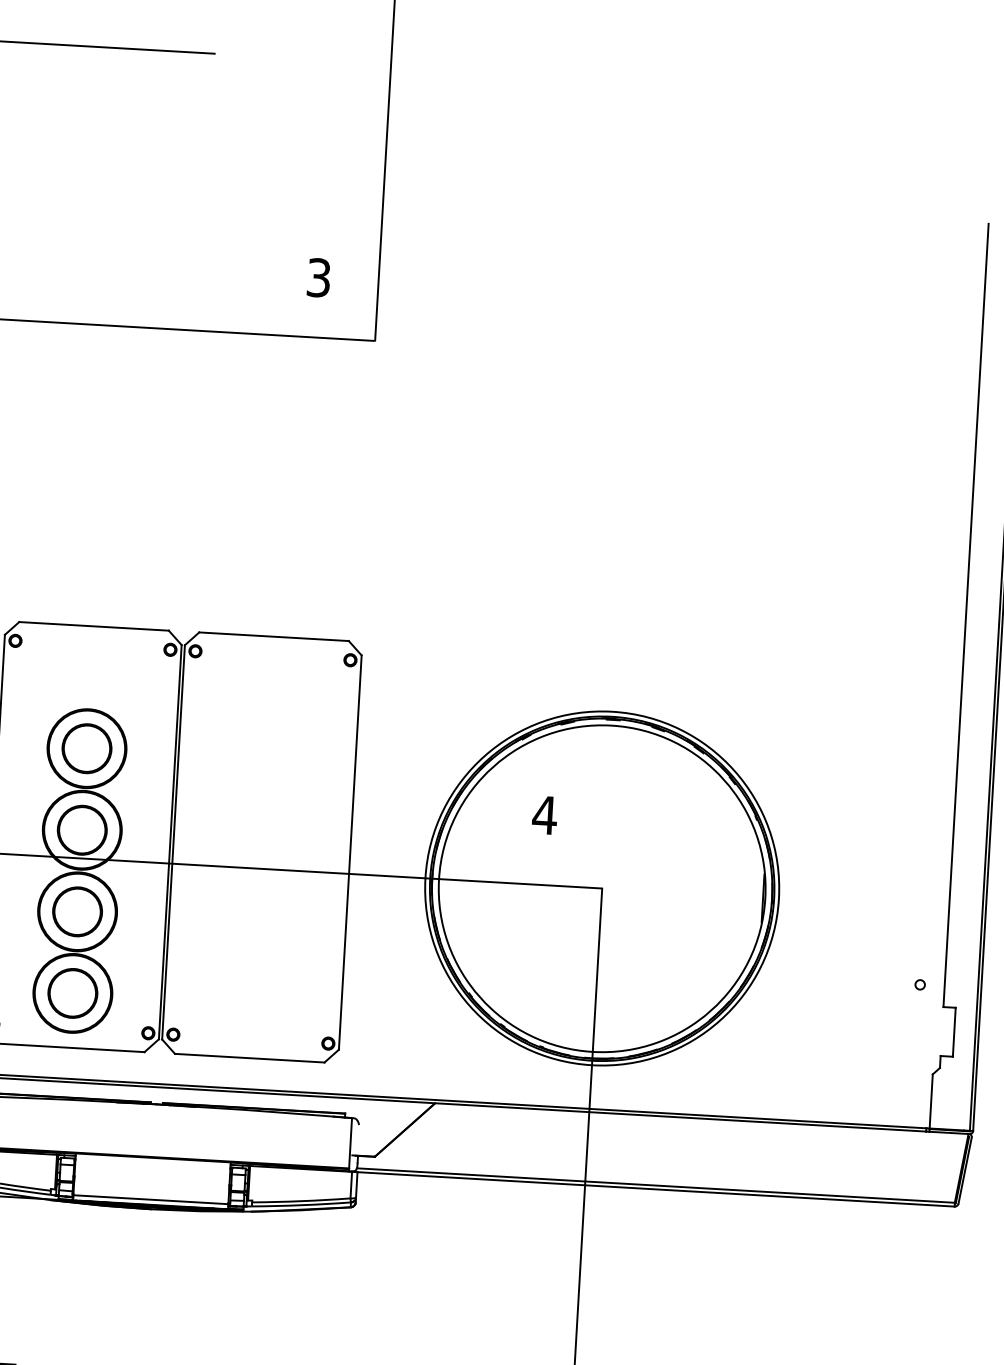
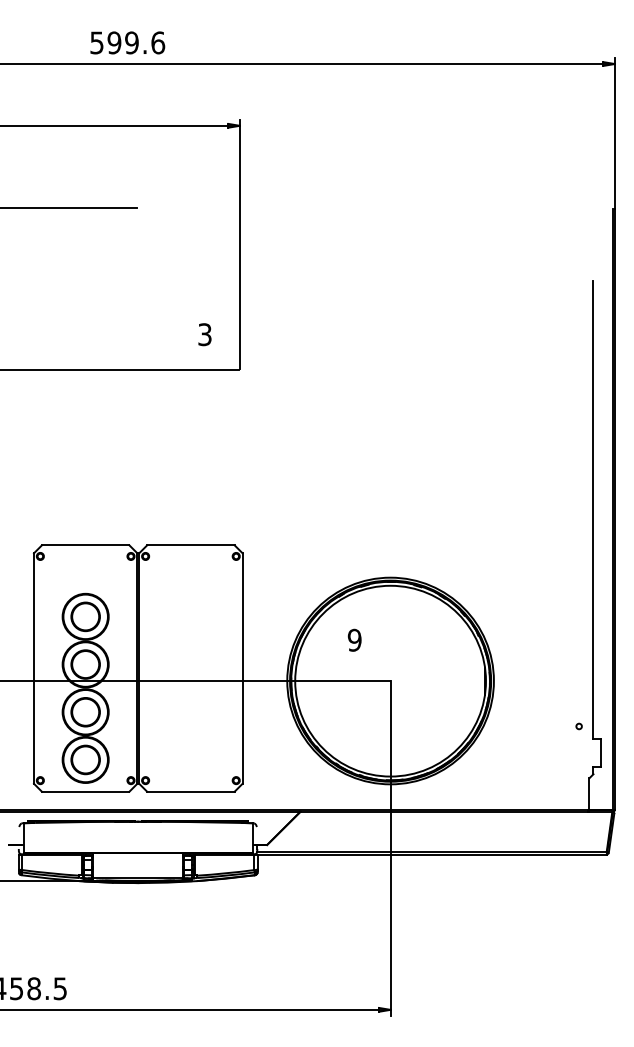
text: (544, 813) -> (354, 639), 4 -> 9

